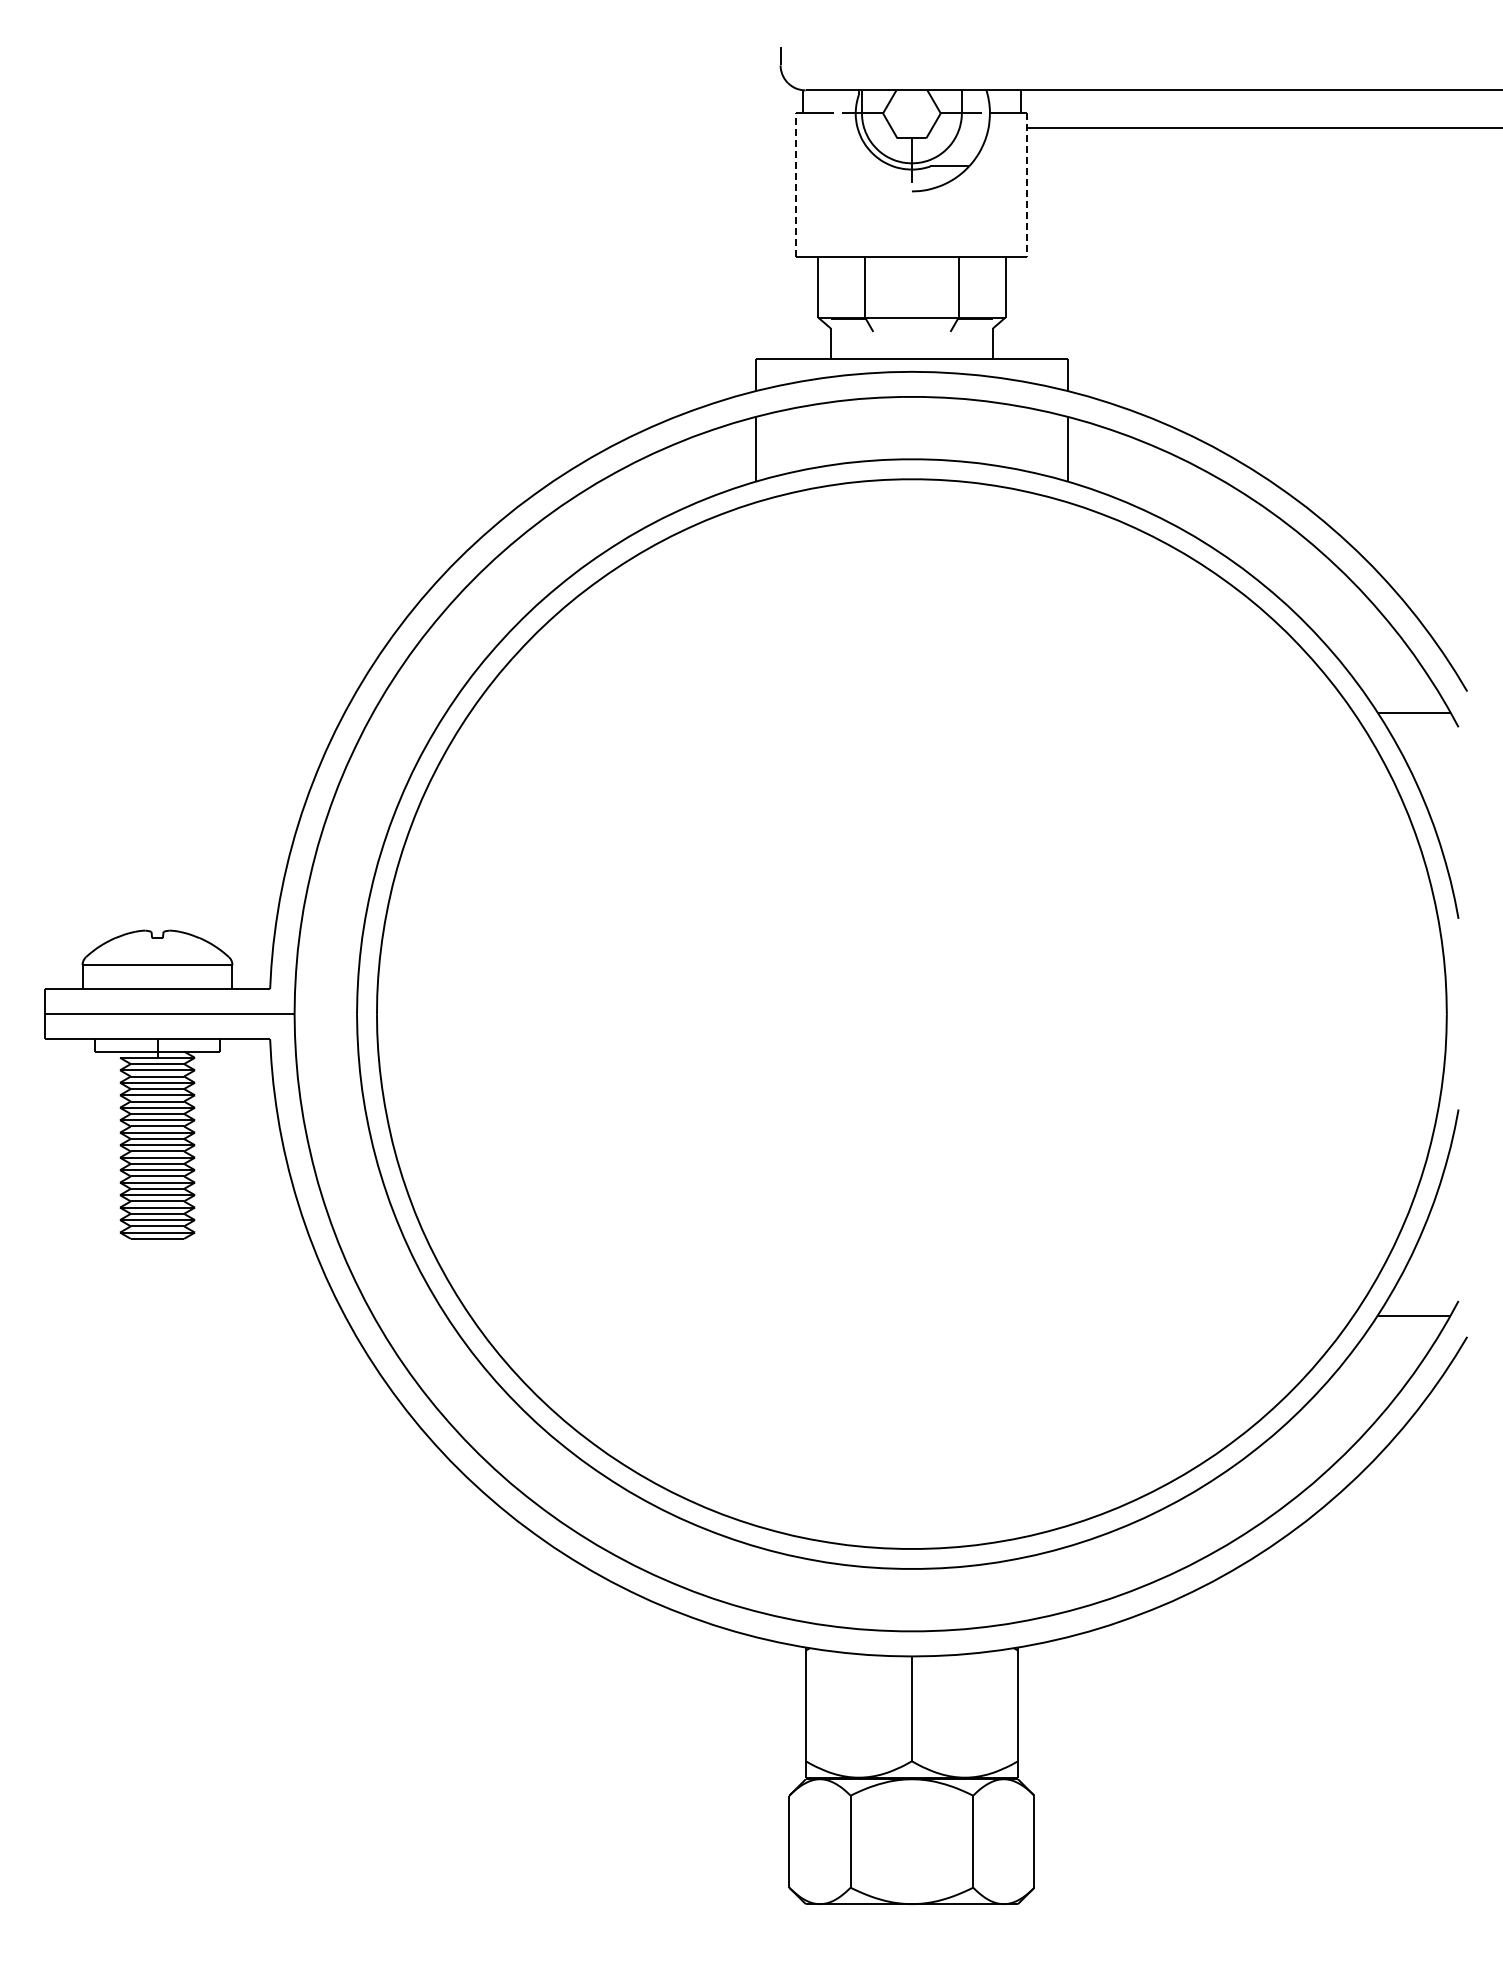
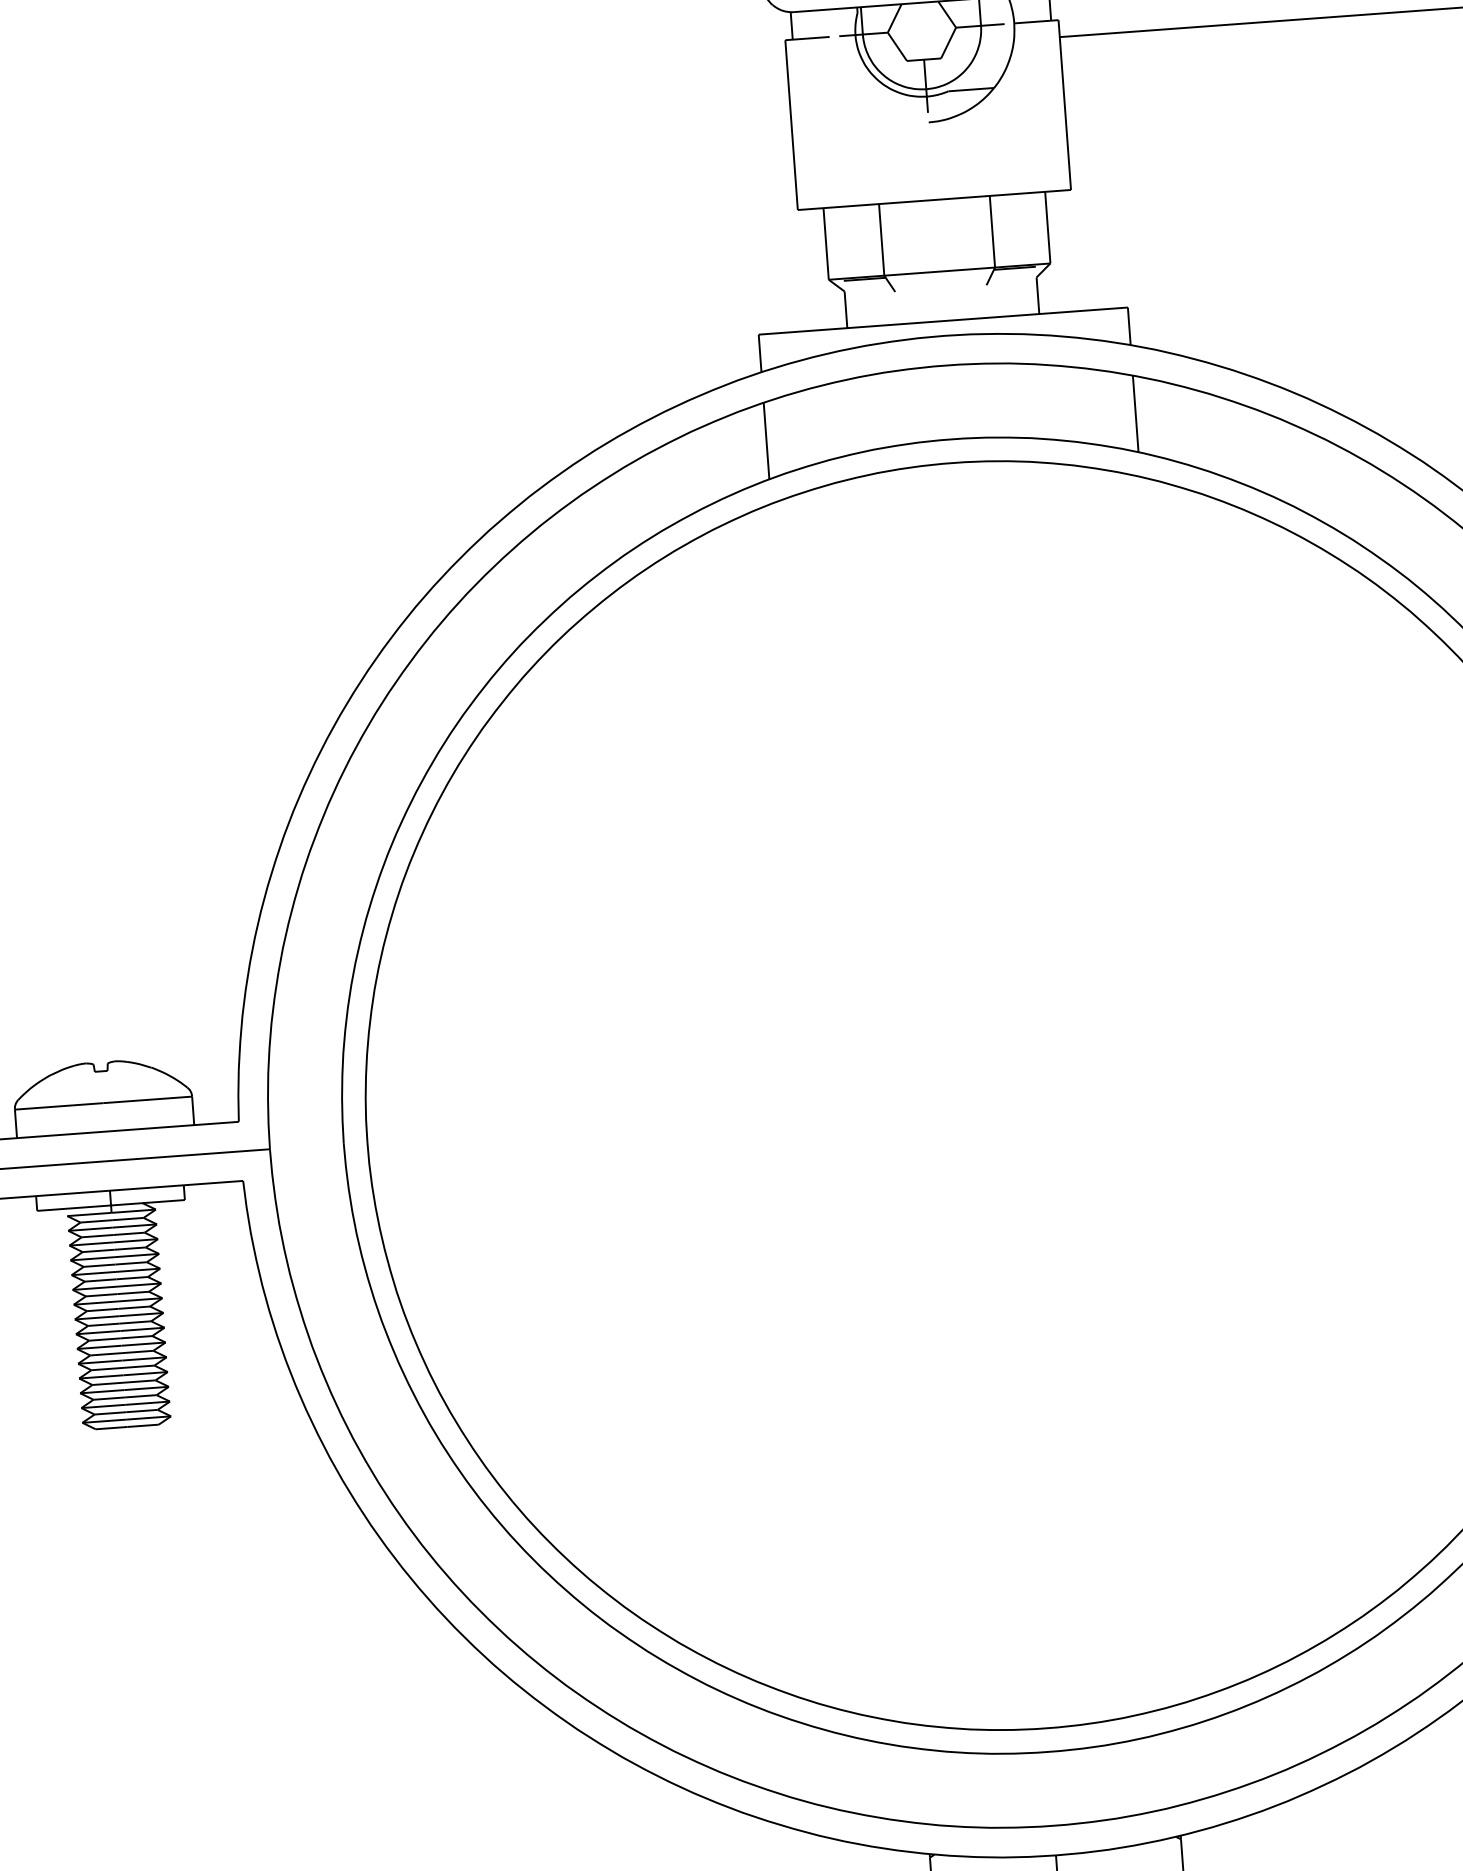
line: (796, 185) -> (791, 125), dashed -> solid
line: (1027, 185) -> (1064, 105), dashed -> solid

